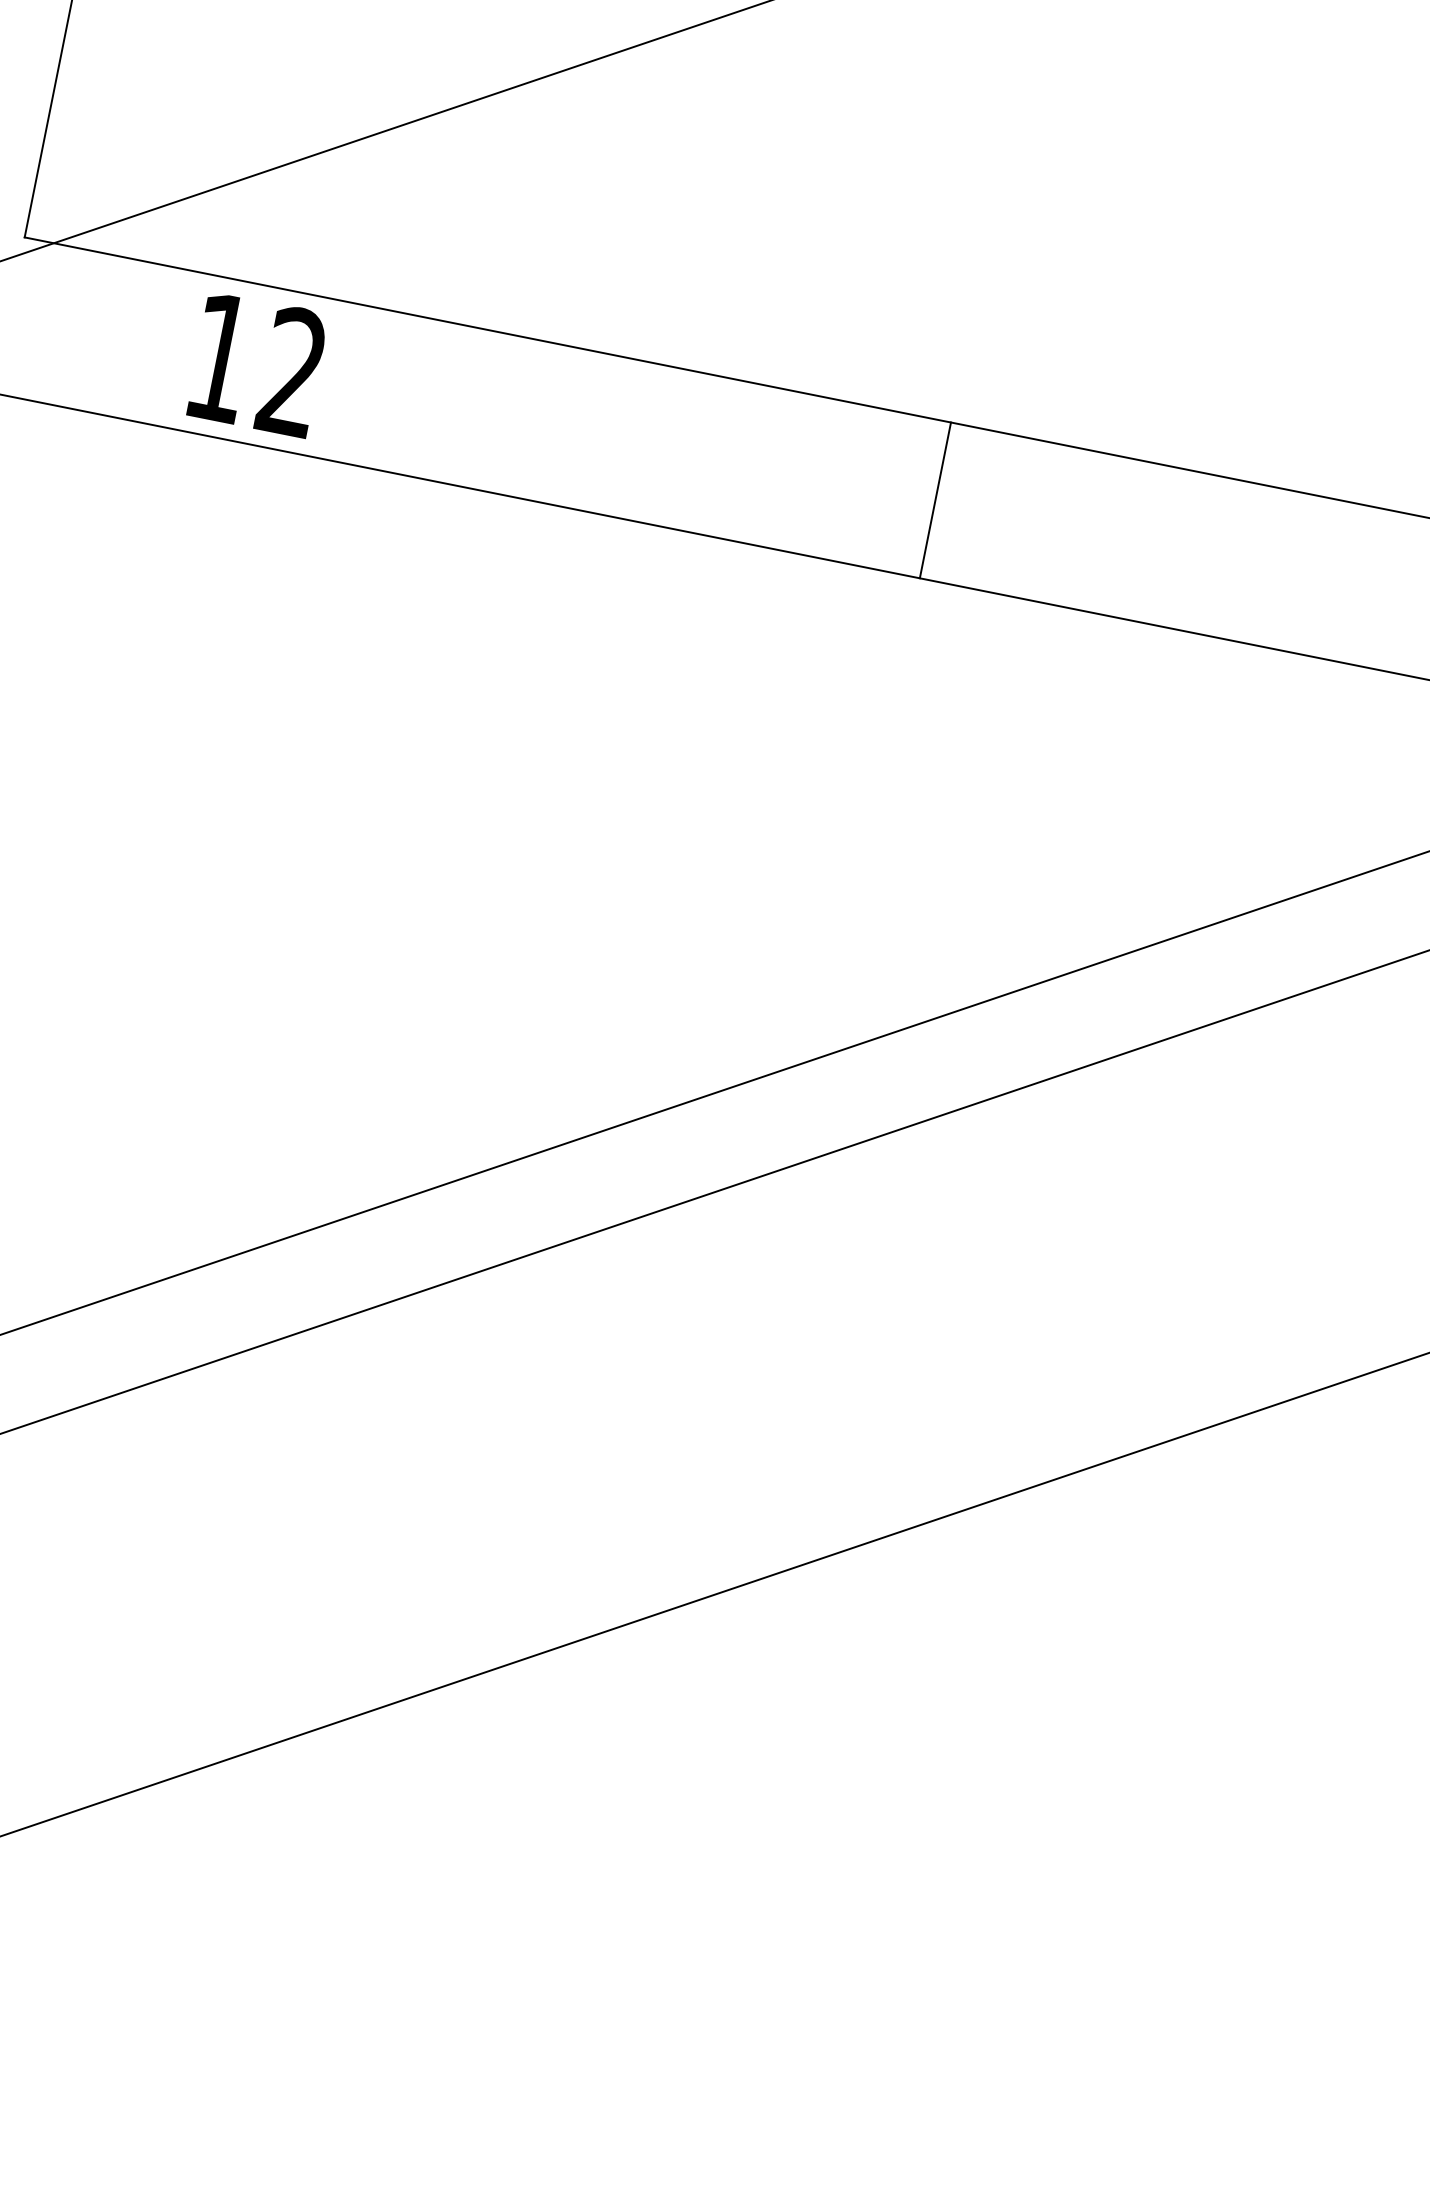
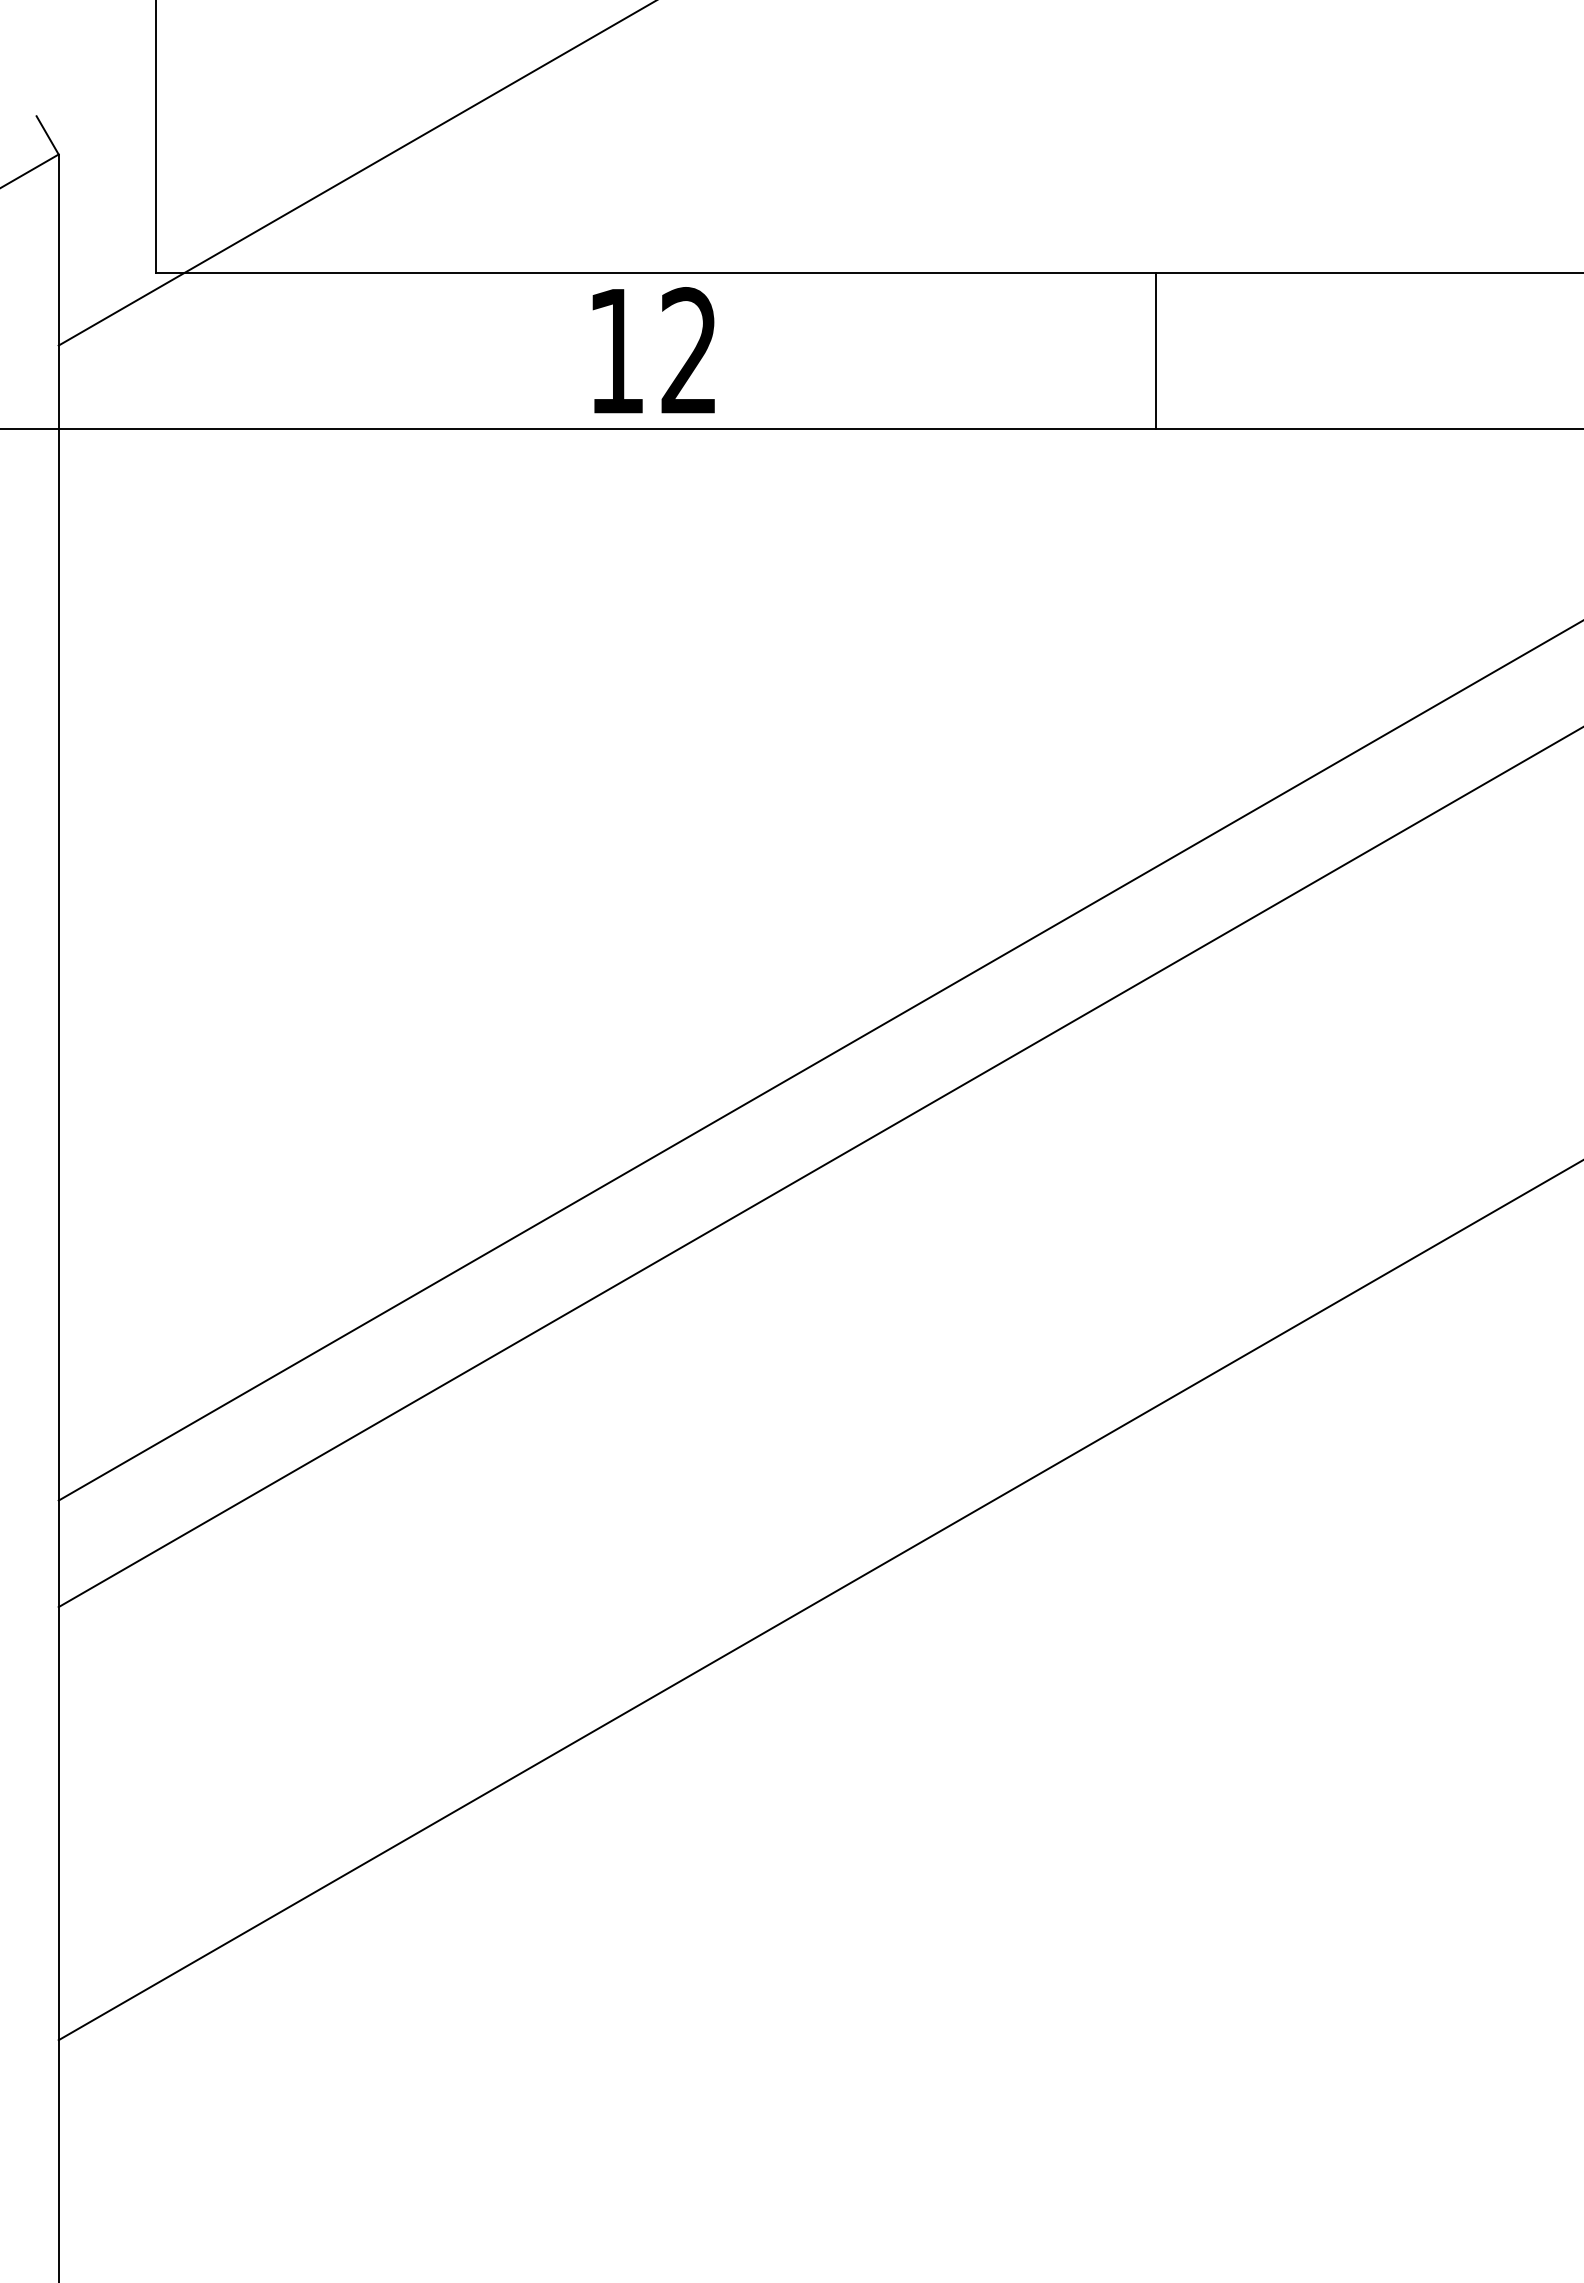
text: (257, 364) -> (653, 350), moved
line: (935, 499) -> (1155, 350), moved

